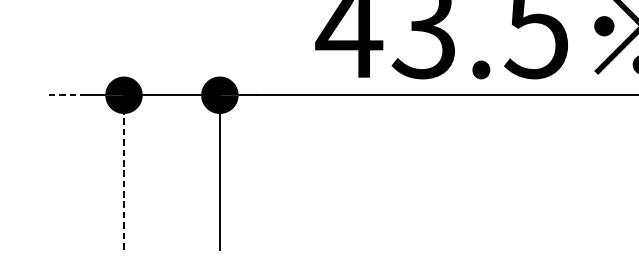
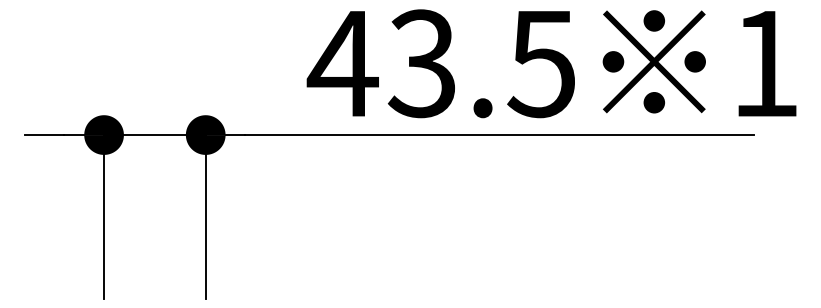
line: (67, 95) -> (44, 135), dashed -> solid
line: (124, 171) -> (104, 215), dashed -> solid

